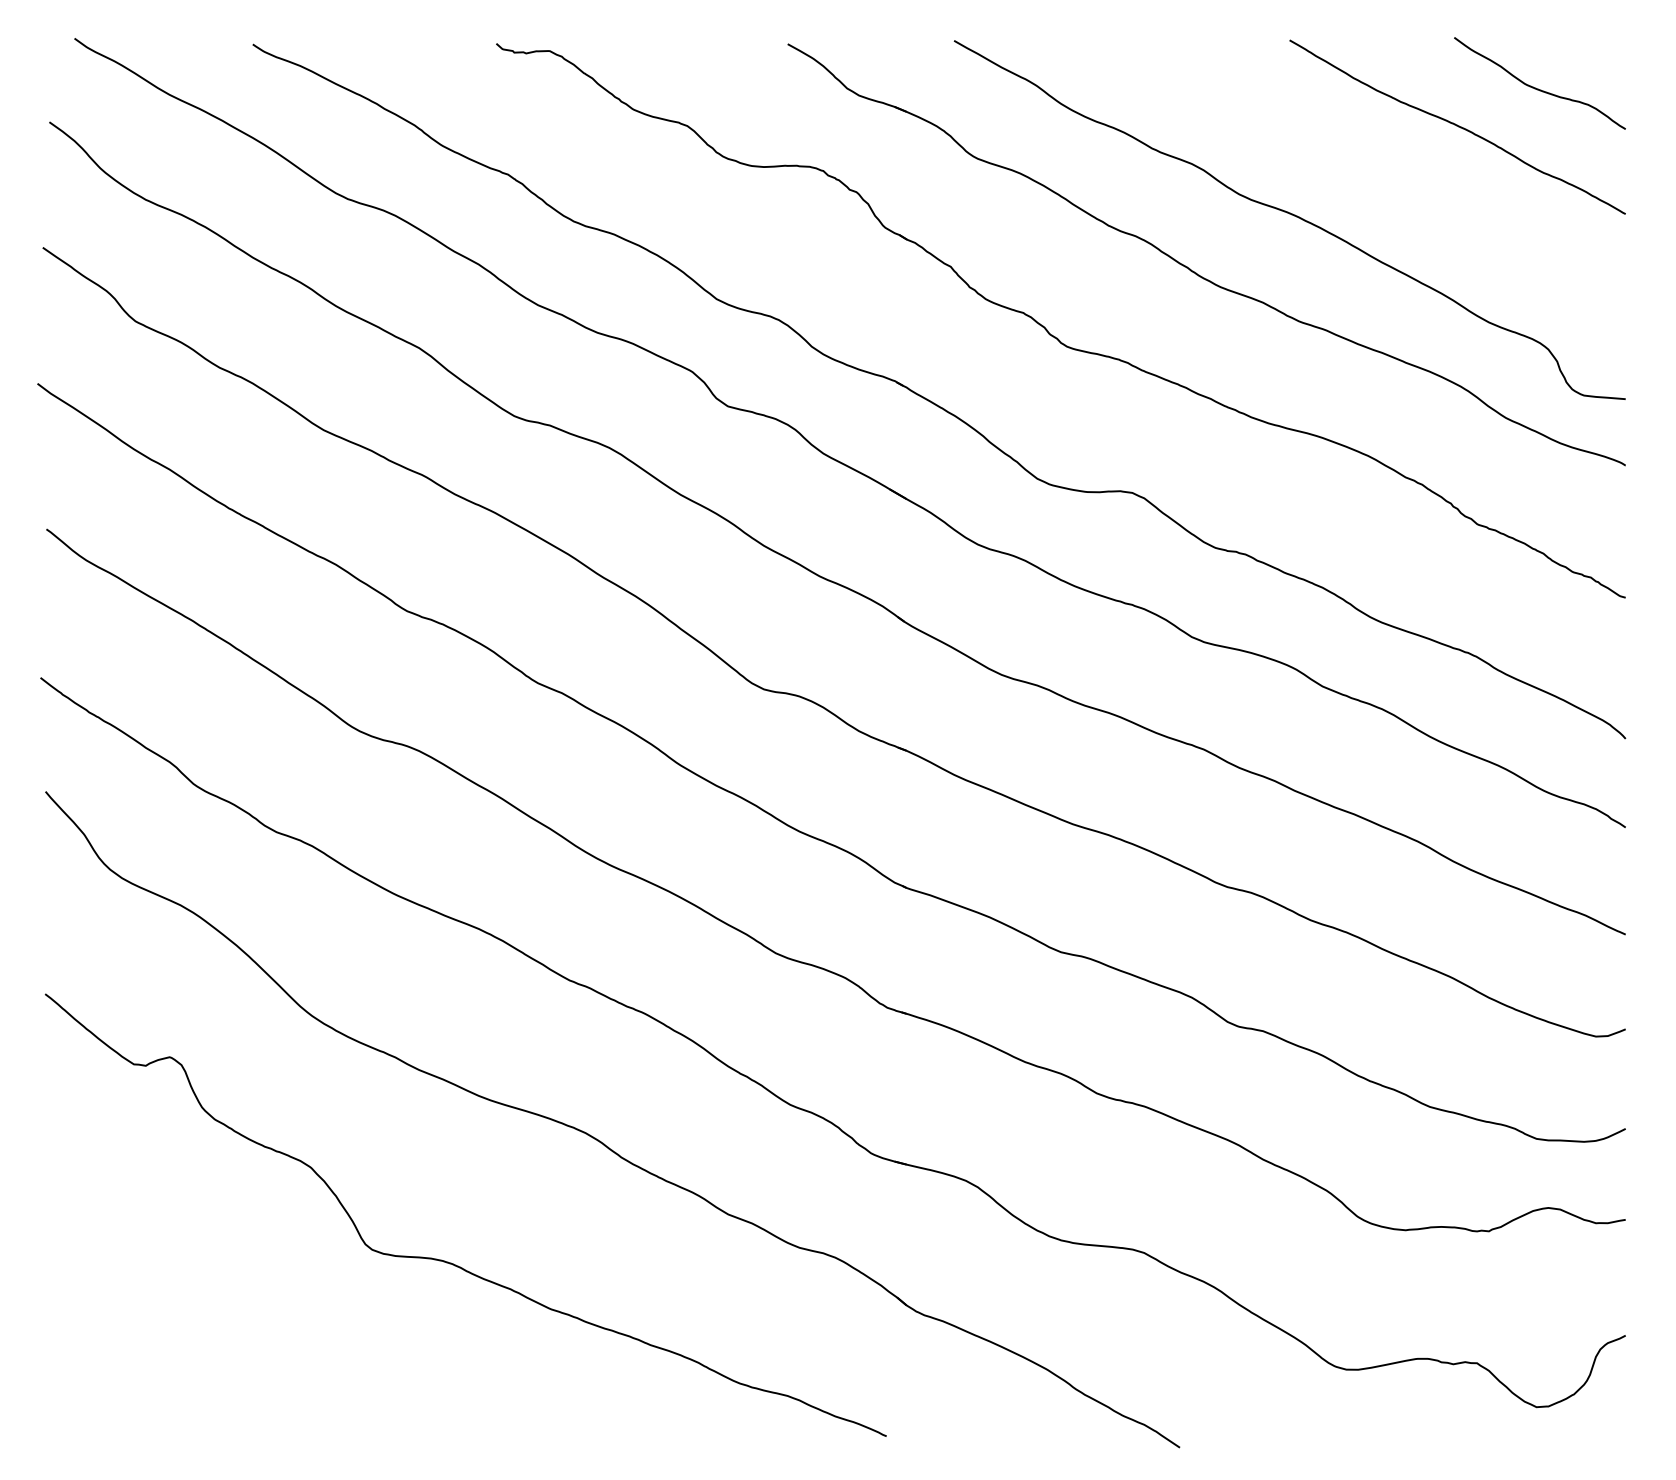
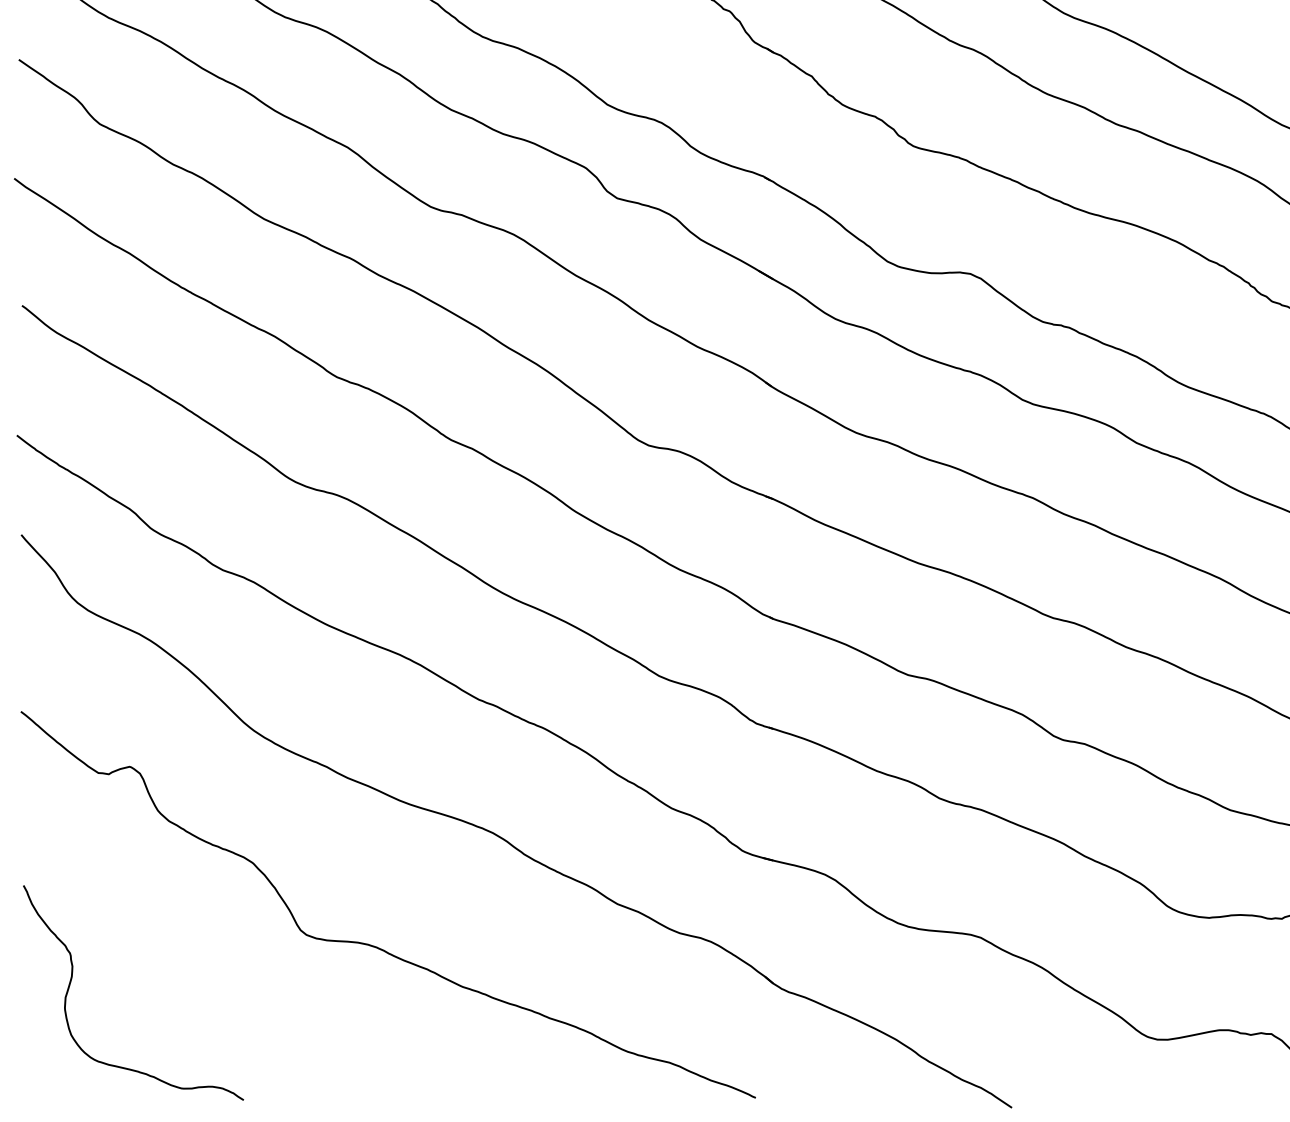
curve: (104, 1298) -> (72, 977), added

